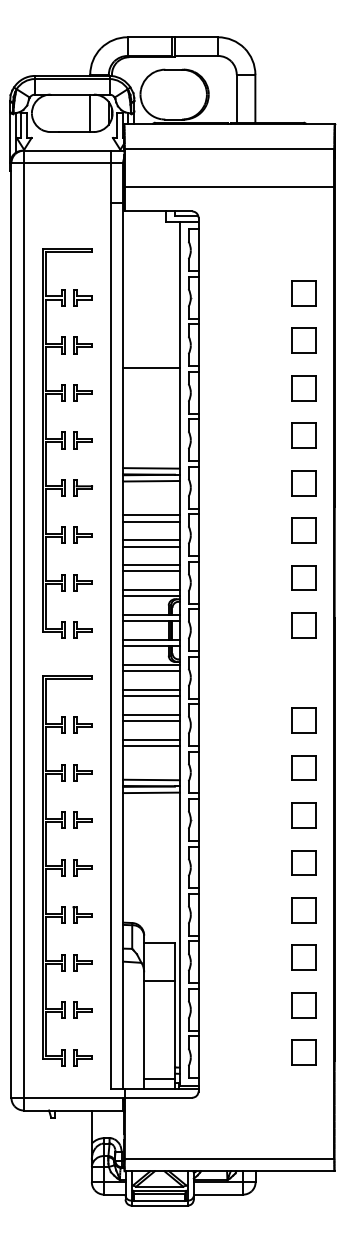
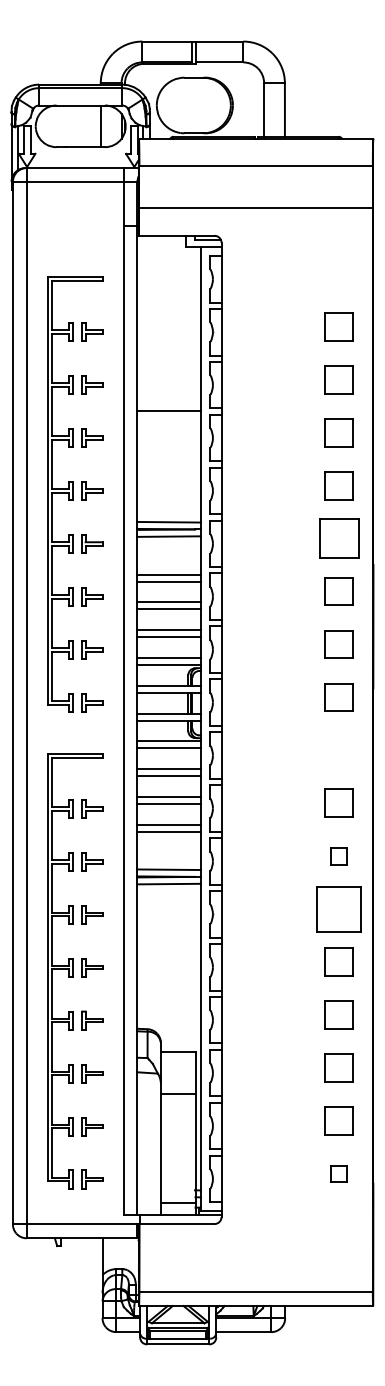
part: (303, 482) -> (338, 538), size x1.4
part: (303, 767) -> (338, 855), size x0.6
part: (303, 814) -> (338, 908), size x1.6
part: (303, 1052) -> (338, 1173), size x0.6

